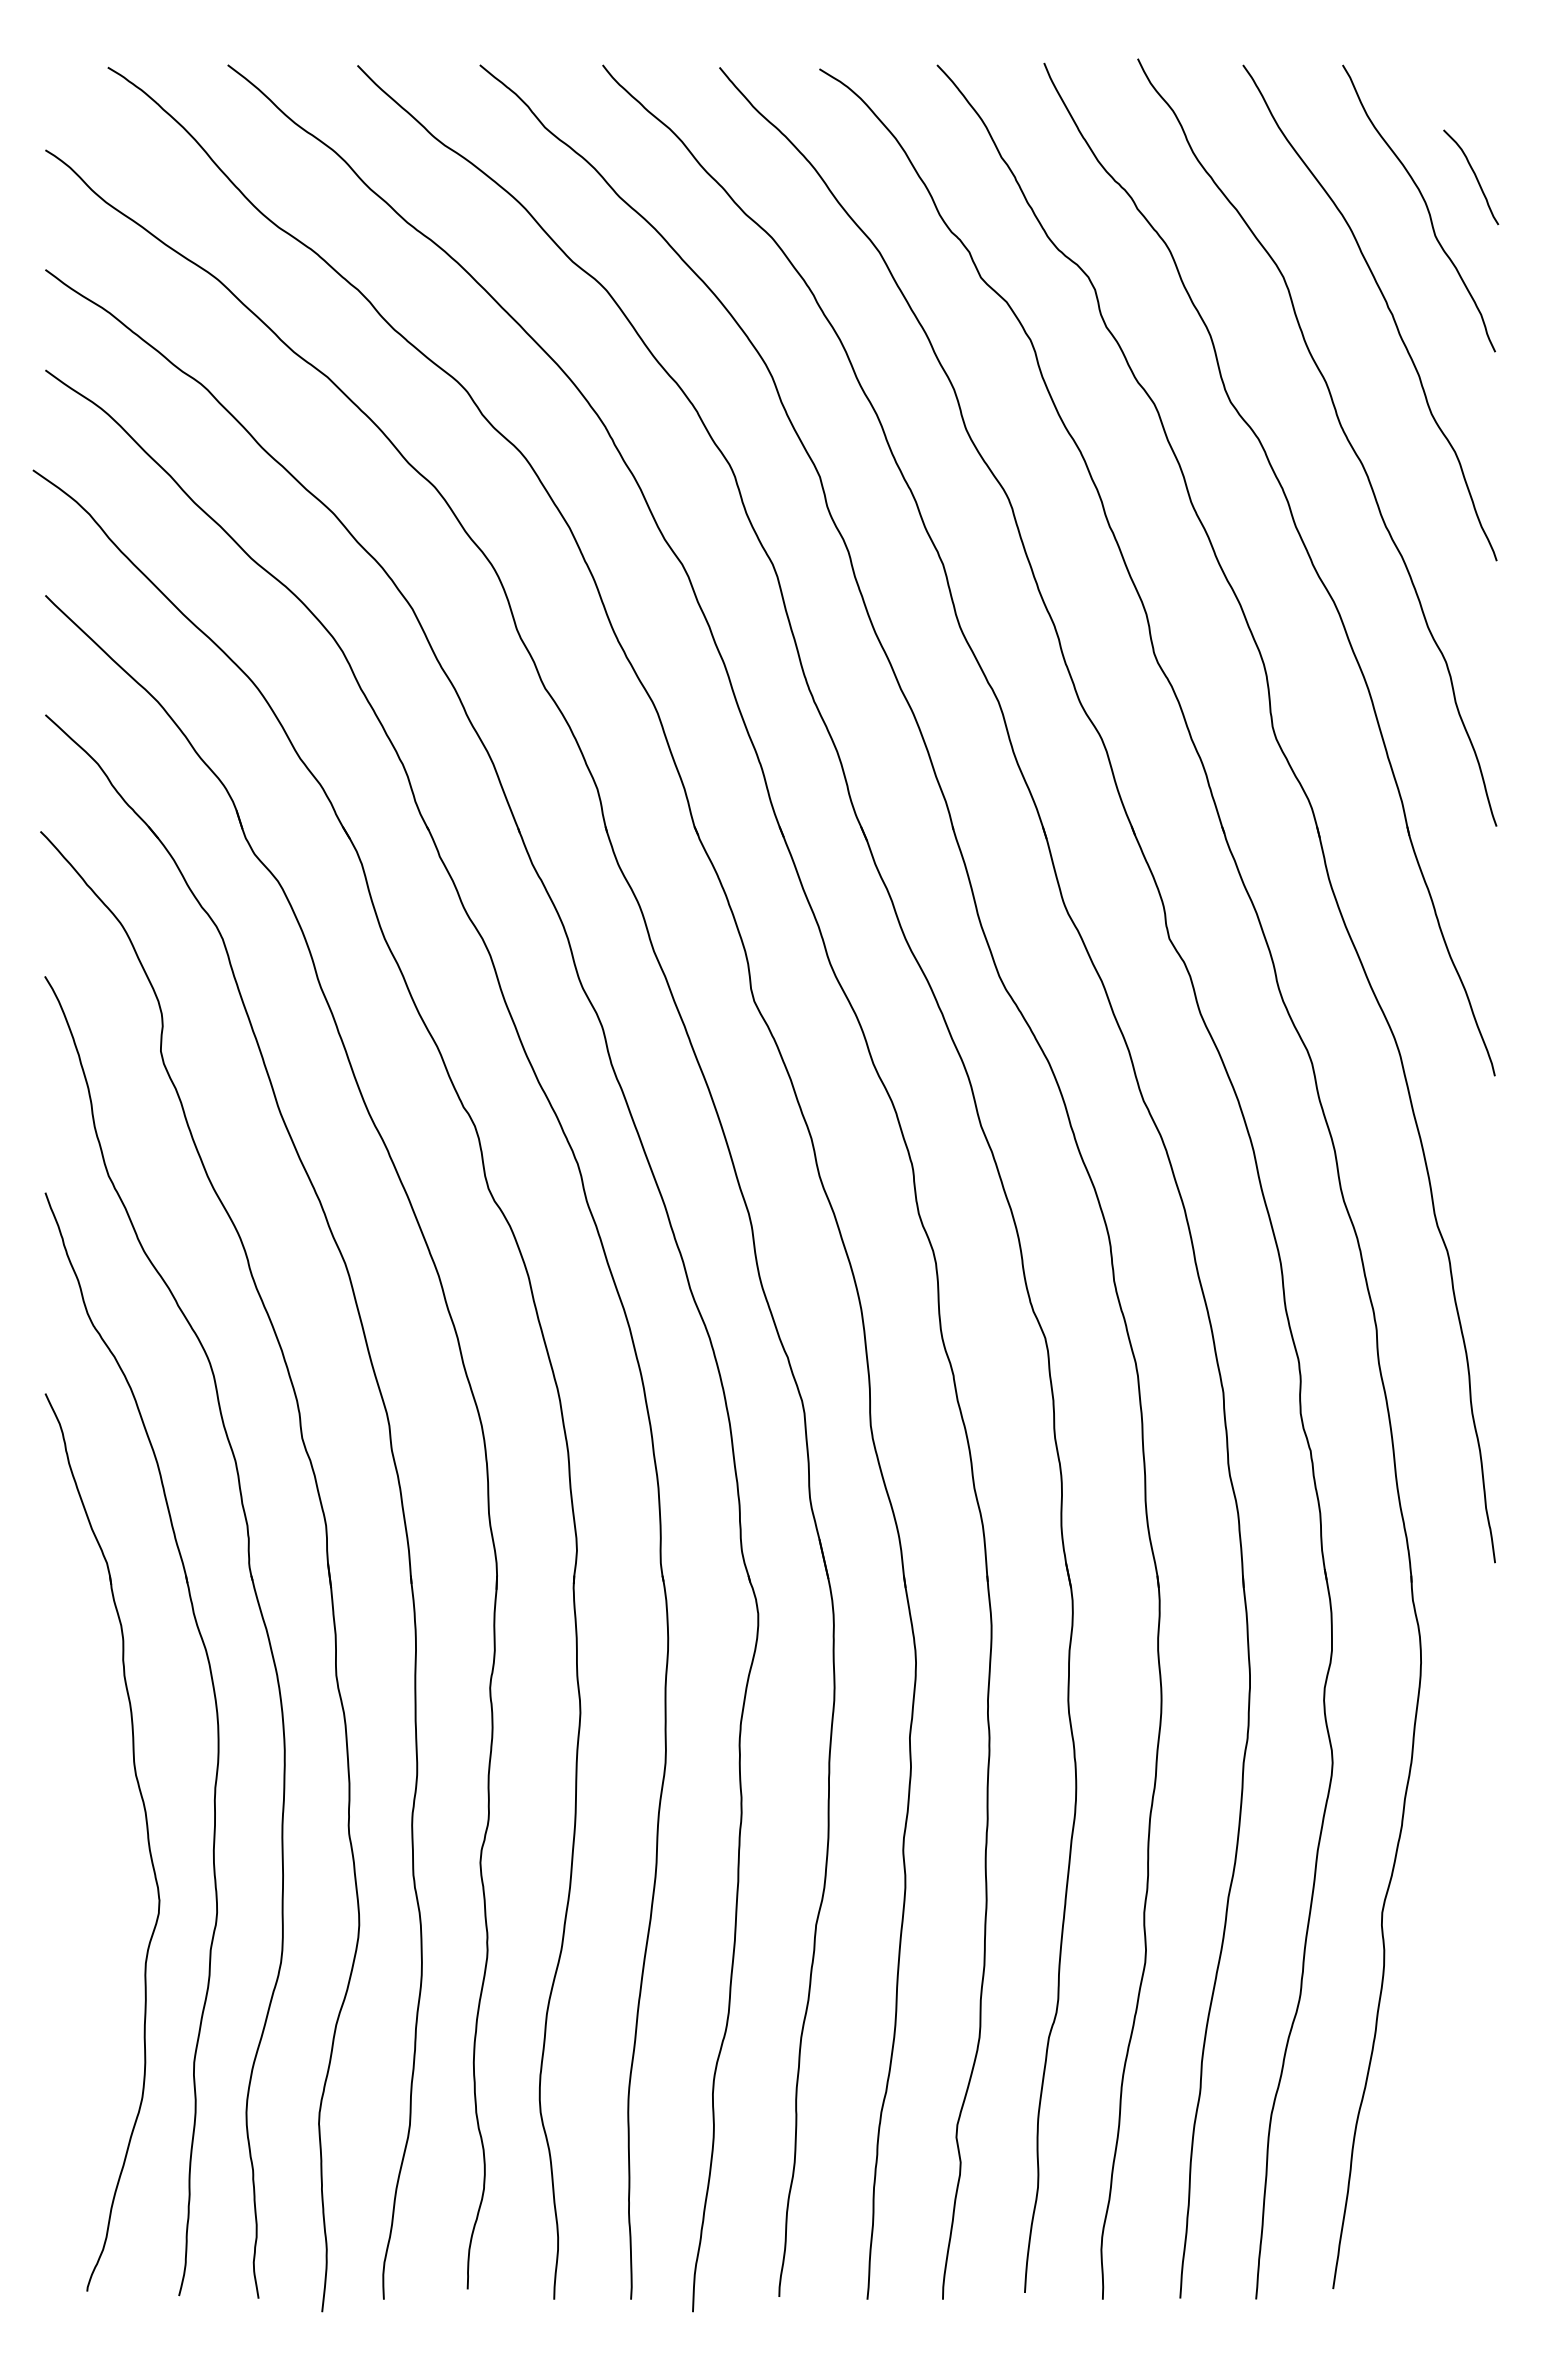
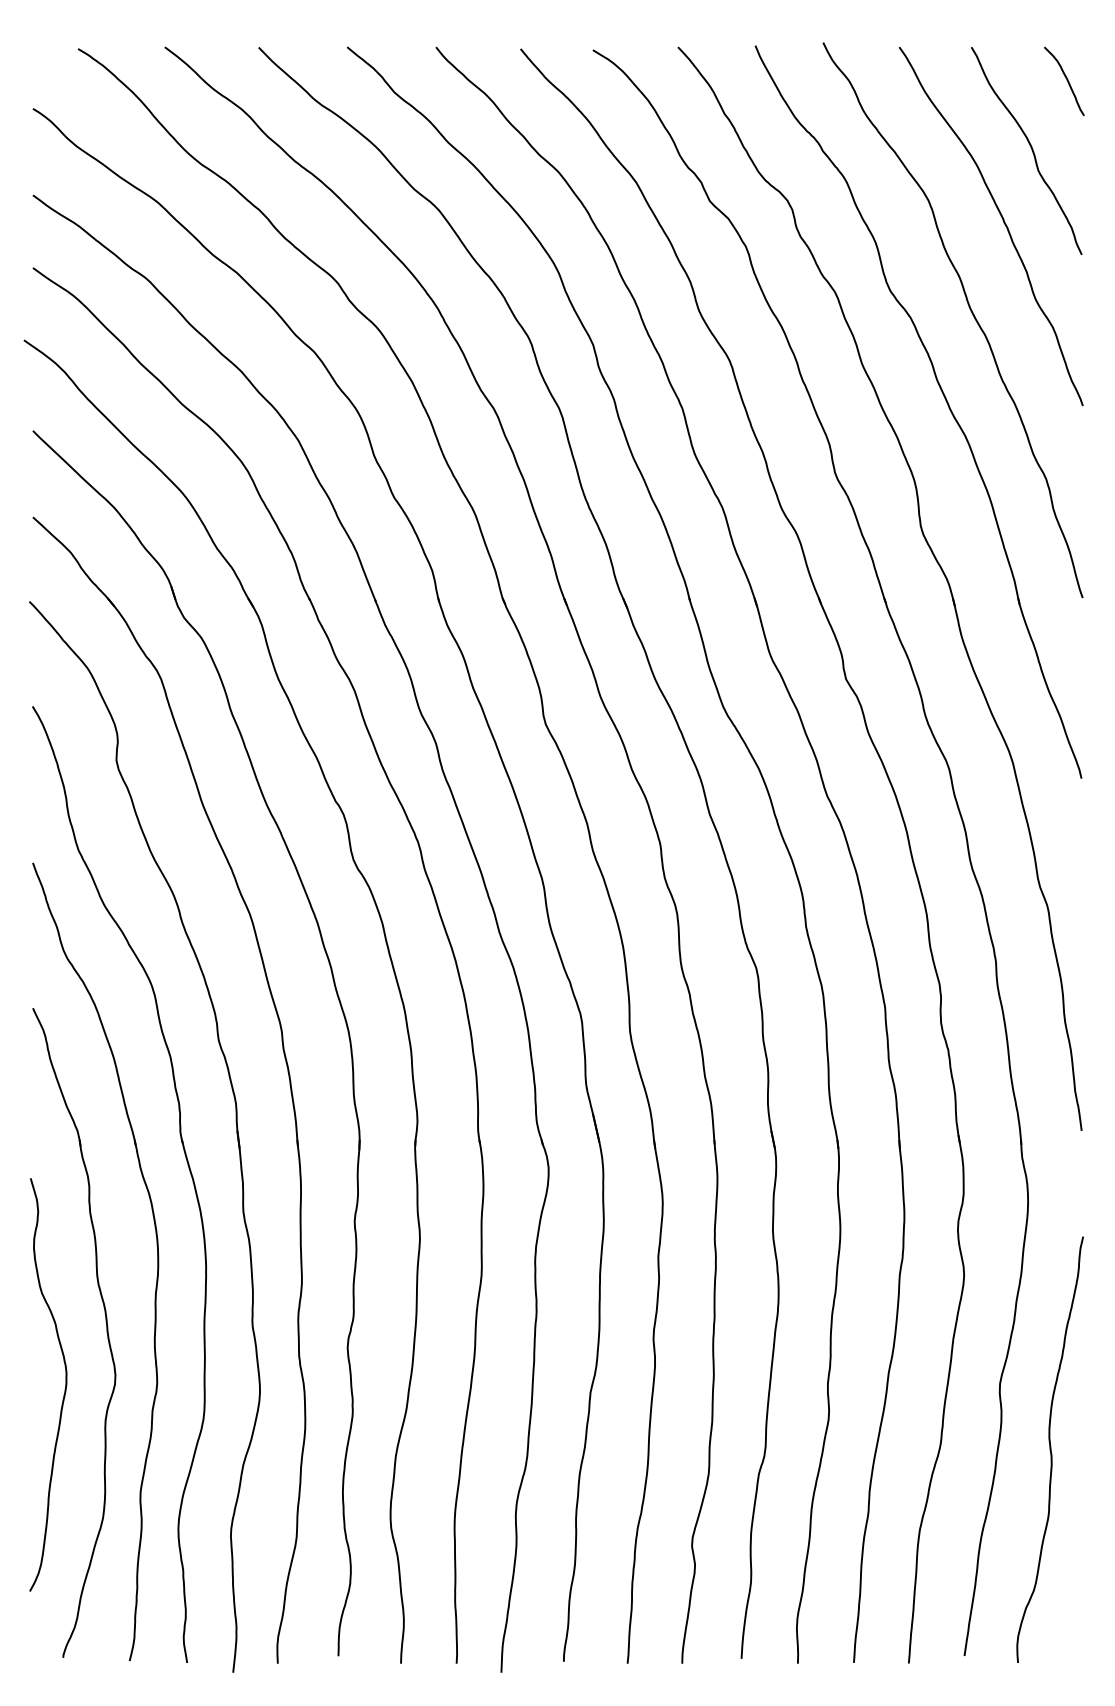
curve: (1474, 175) -> (1066, 80), moved
curve: (90, 1913) -> (65, 1384), added
curve: (1451, 2003) -> (1050, 1449), added

